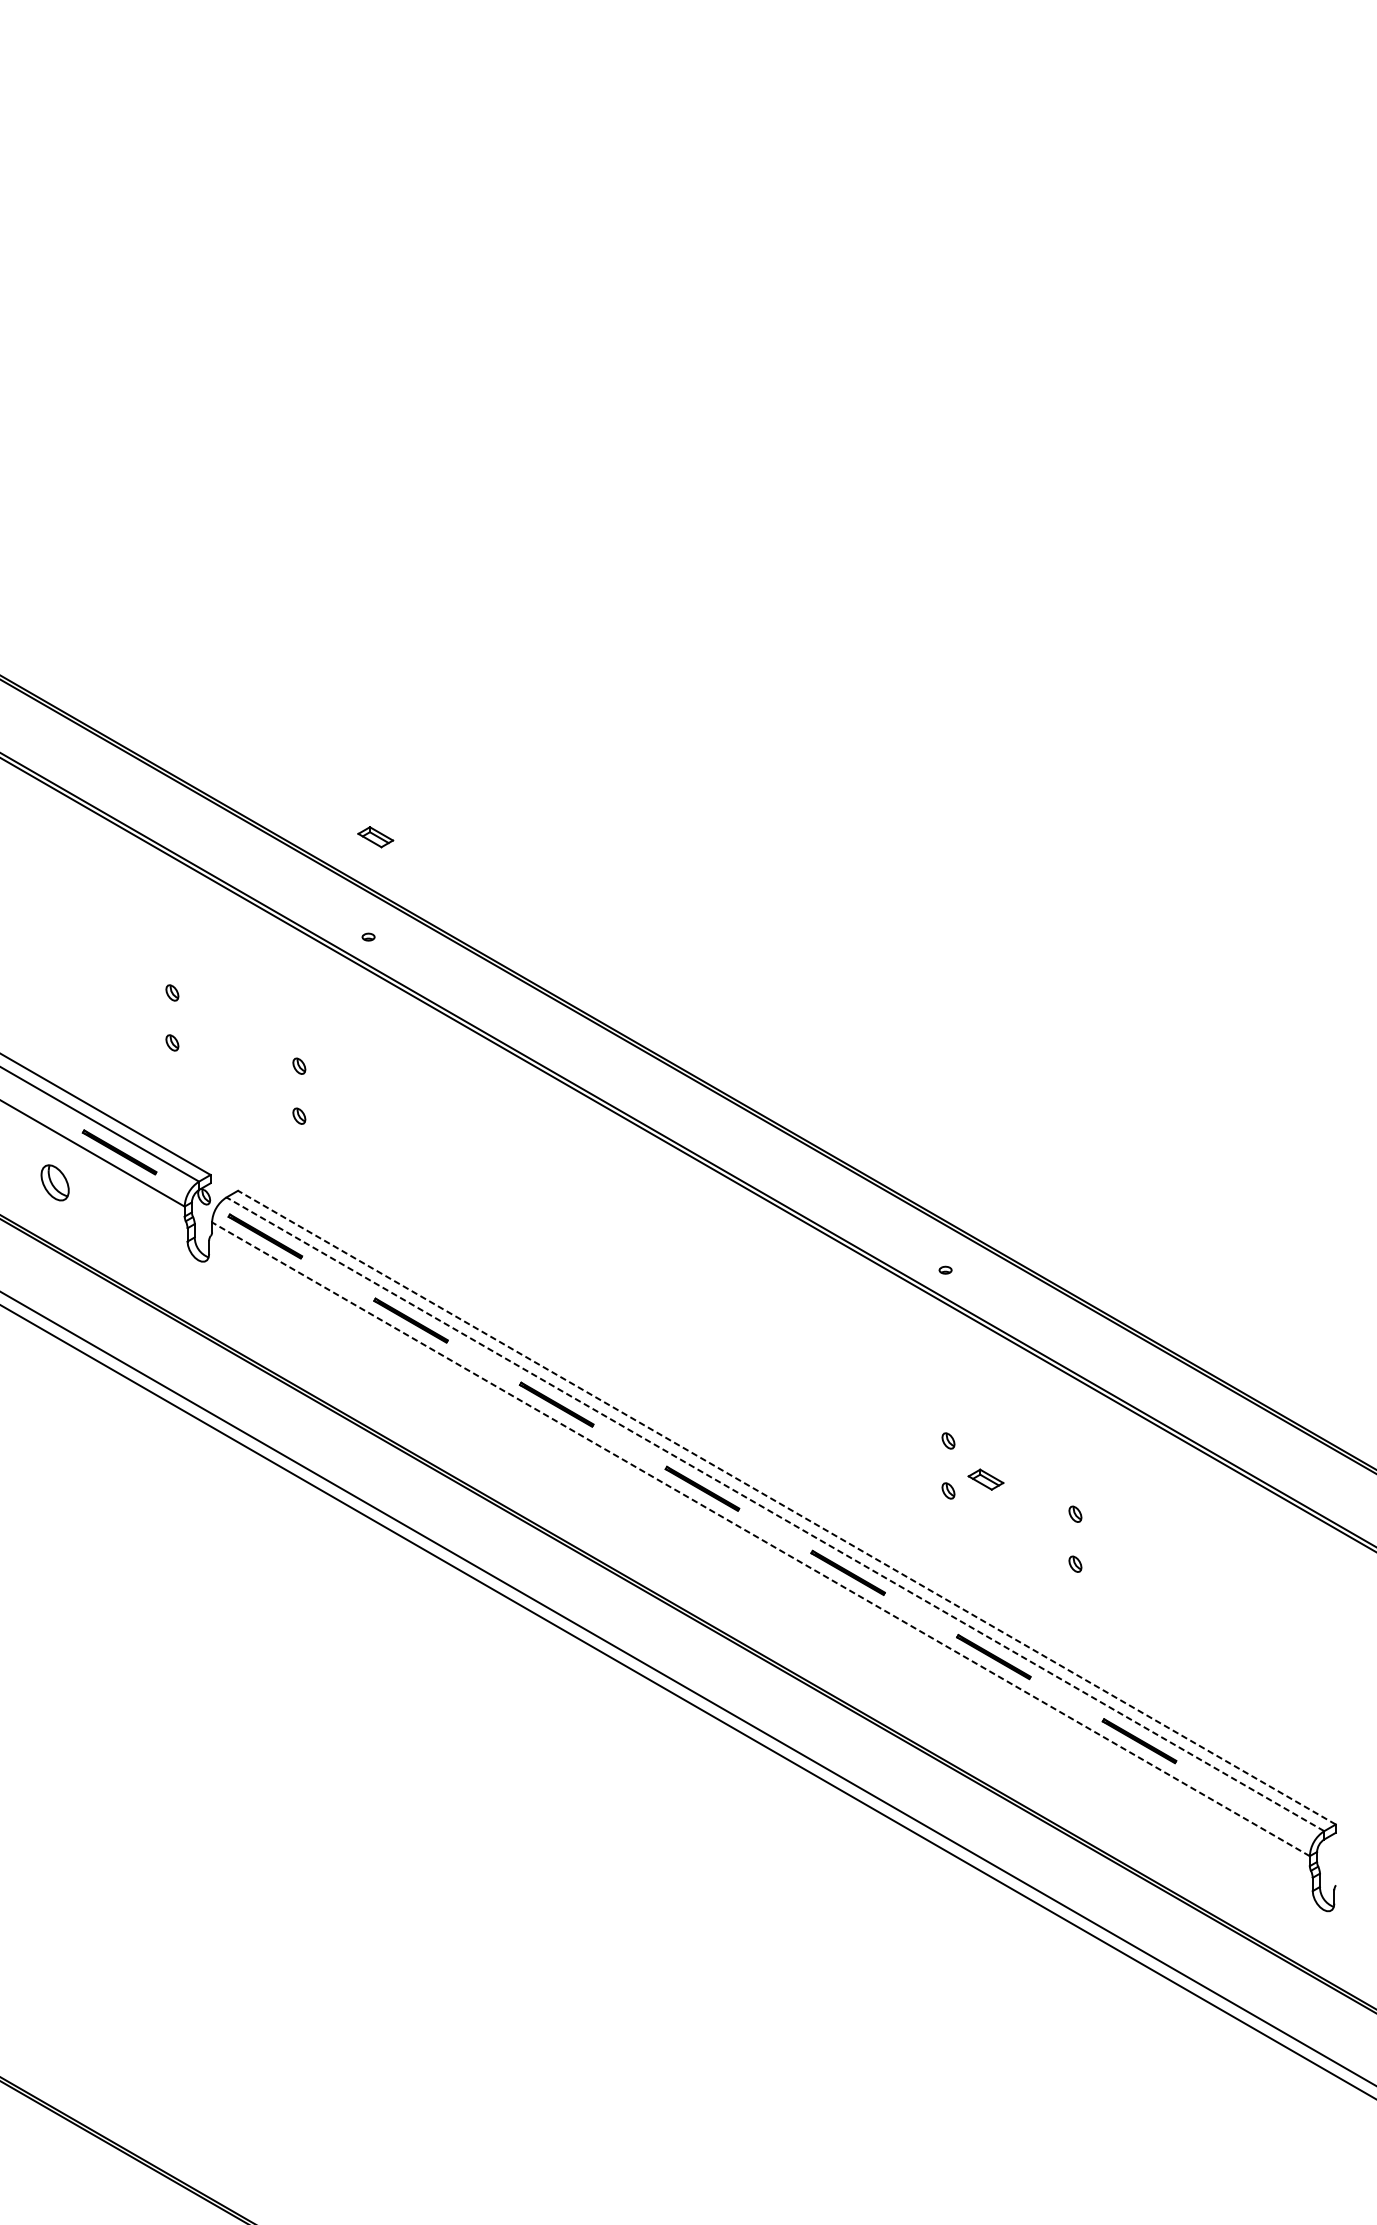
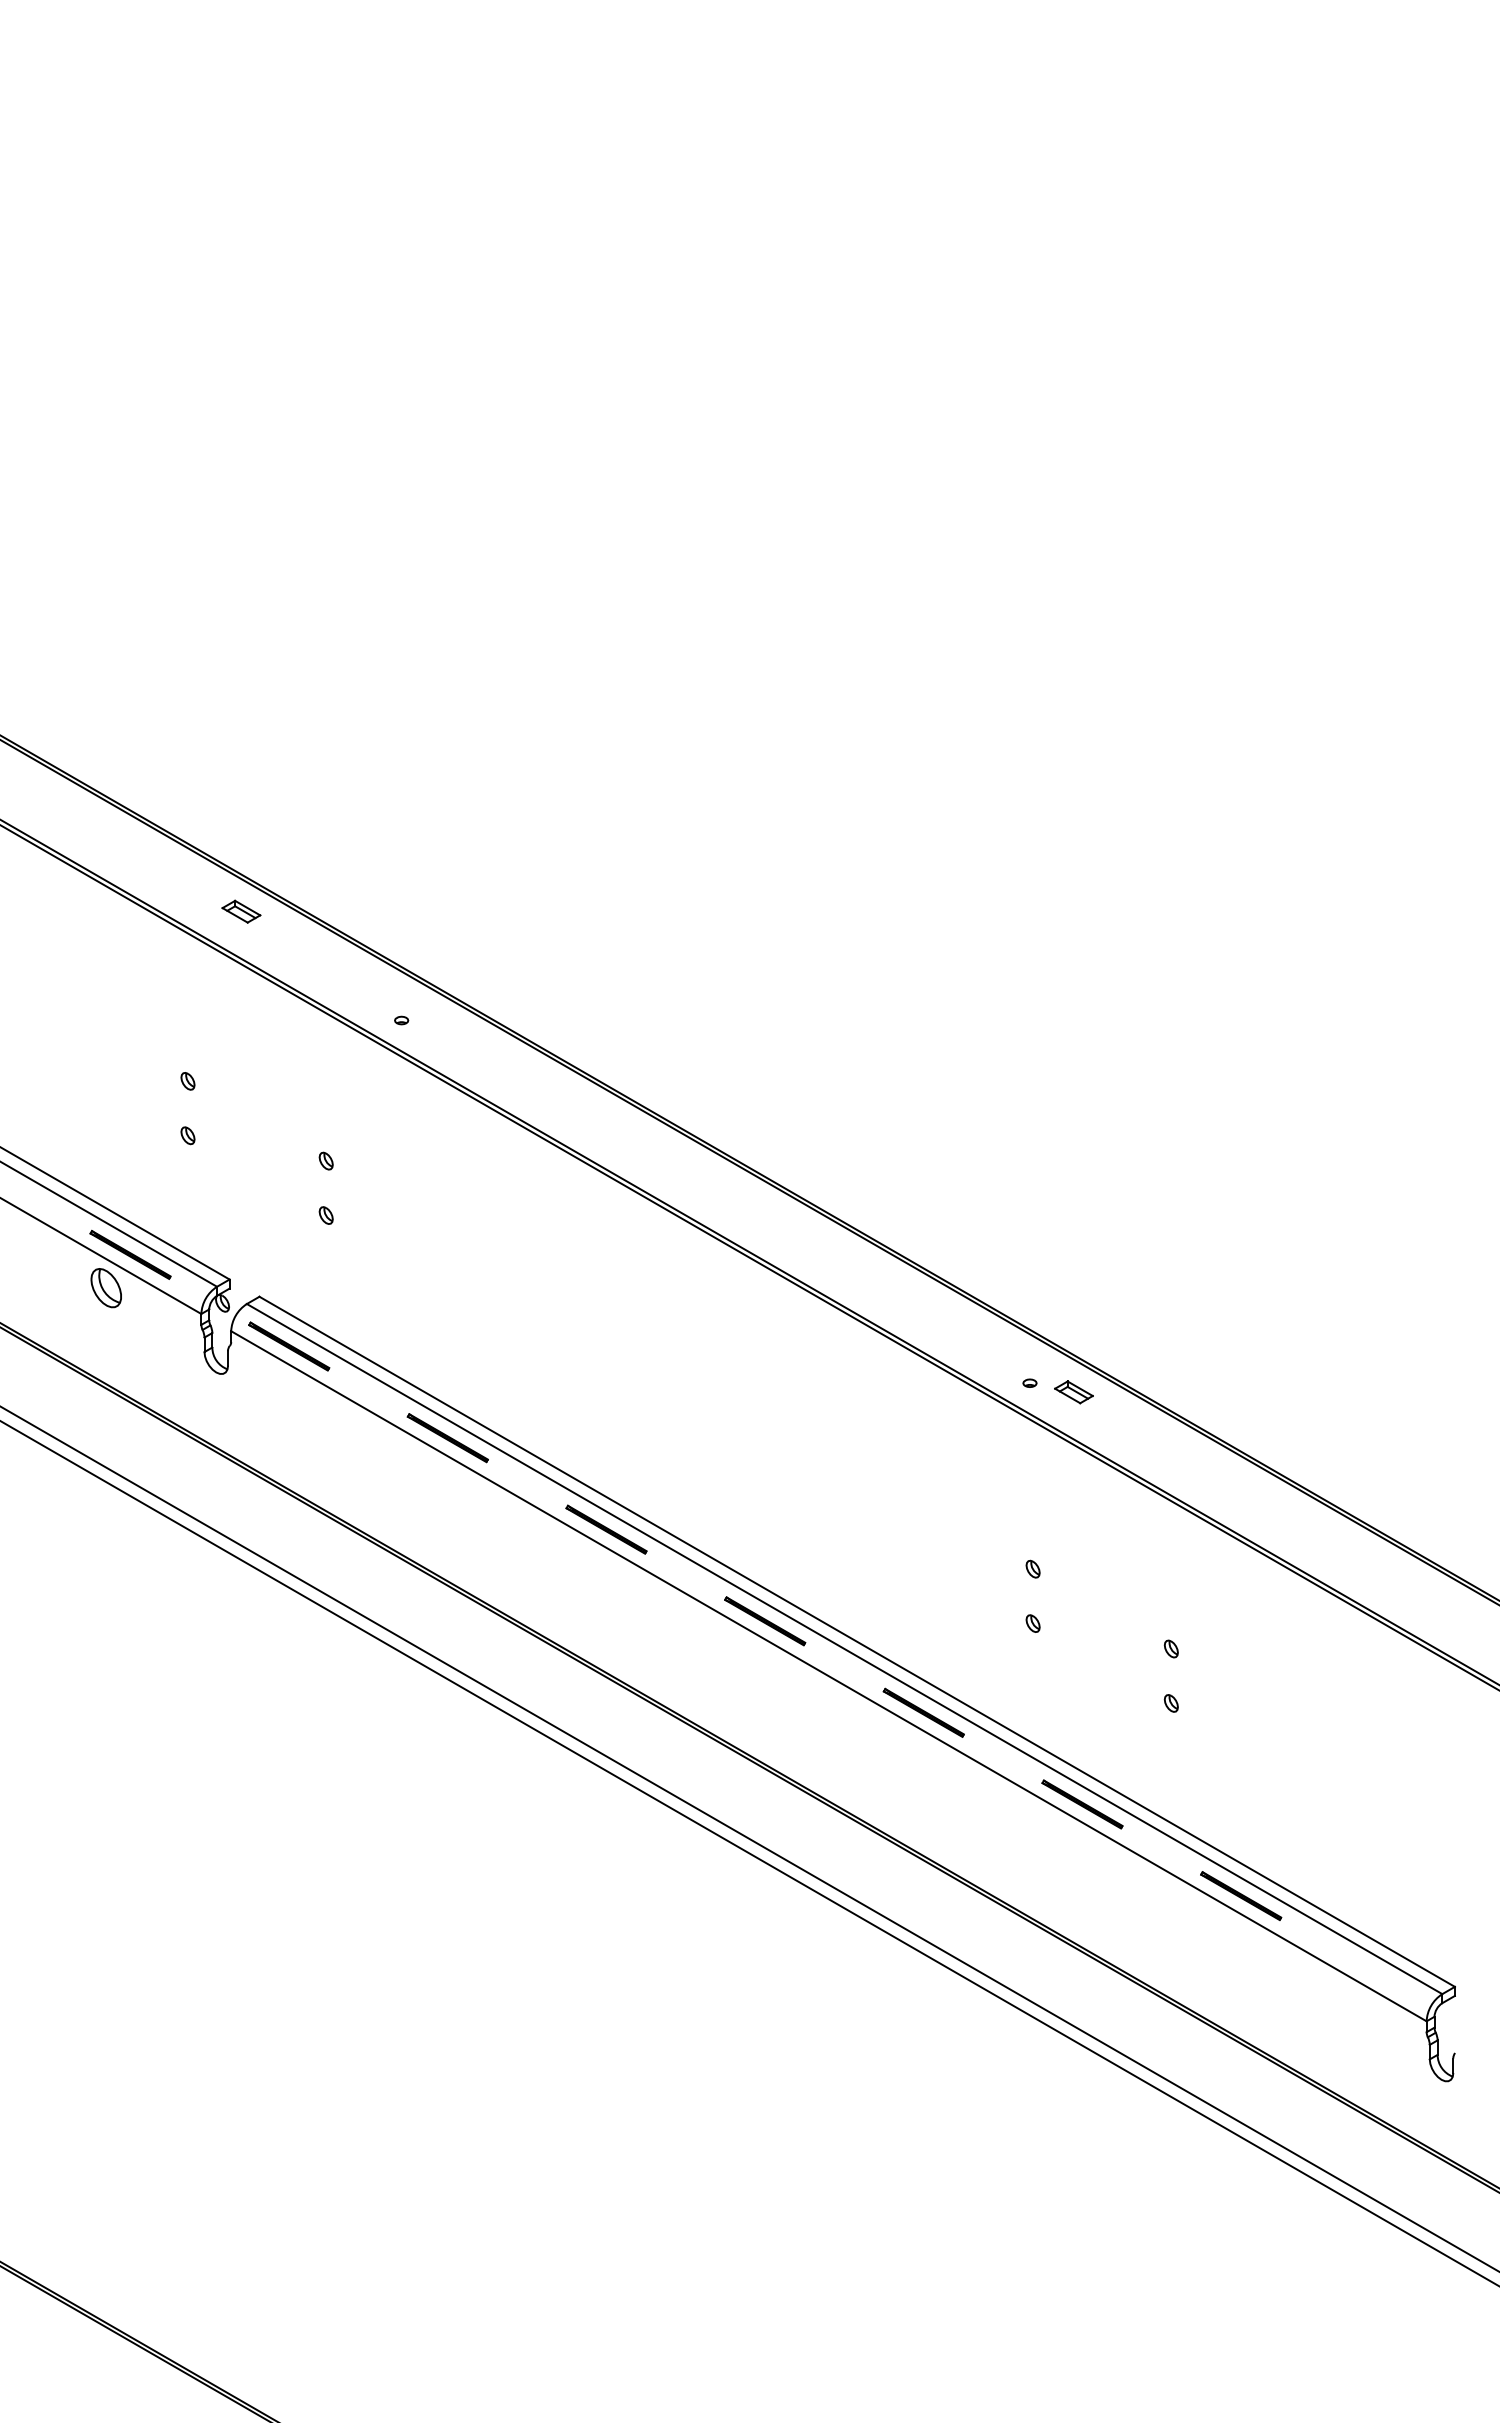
part: (375, 837) -> (241, 911), moved
part: (54, 1183) -> (105, 1288), moved
part: (985, 1479) -> (1073, 1392), moved
line: (786, 1507) -> (856, 1641), dashed -> solid
line: (775, 1513) -> (844, 1648), dashed -> solid
line: (760, 1539) -> (828, 1676), dashed -> solid

